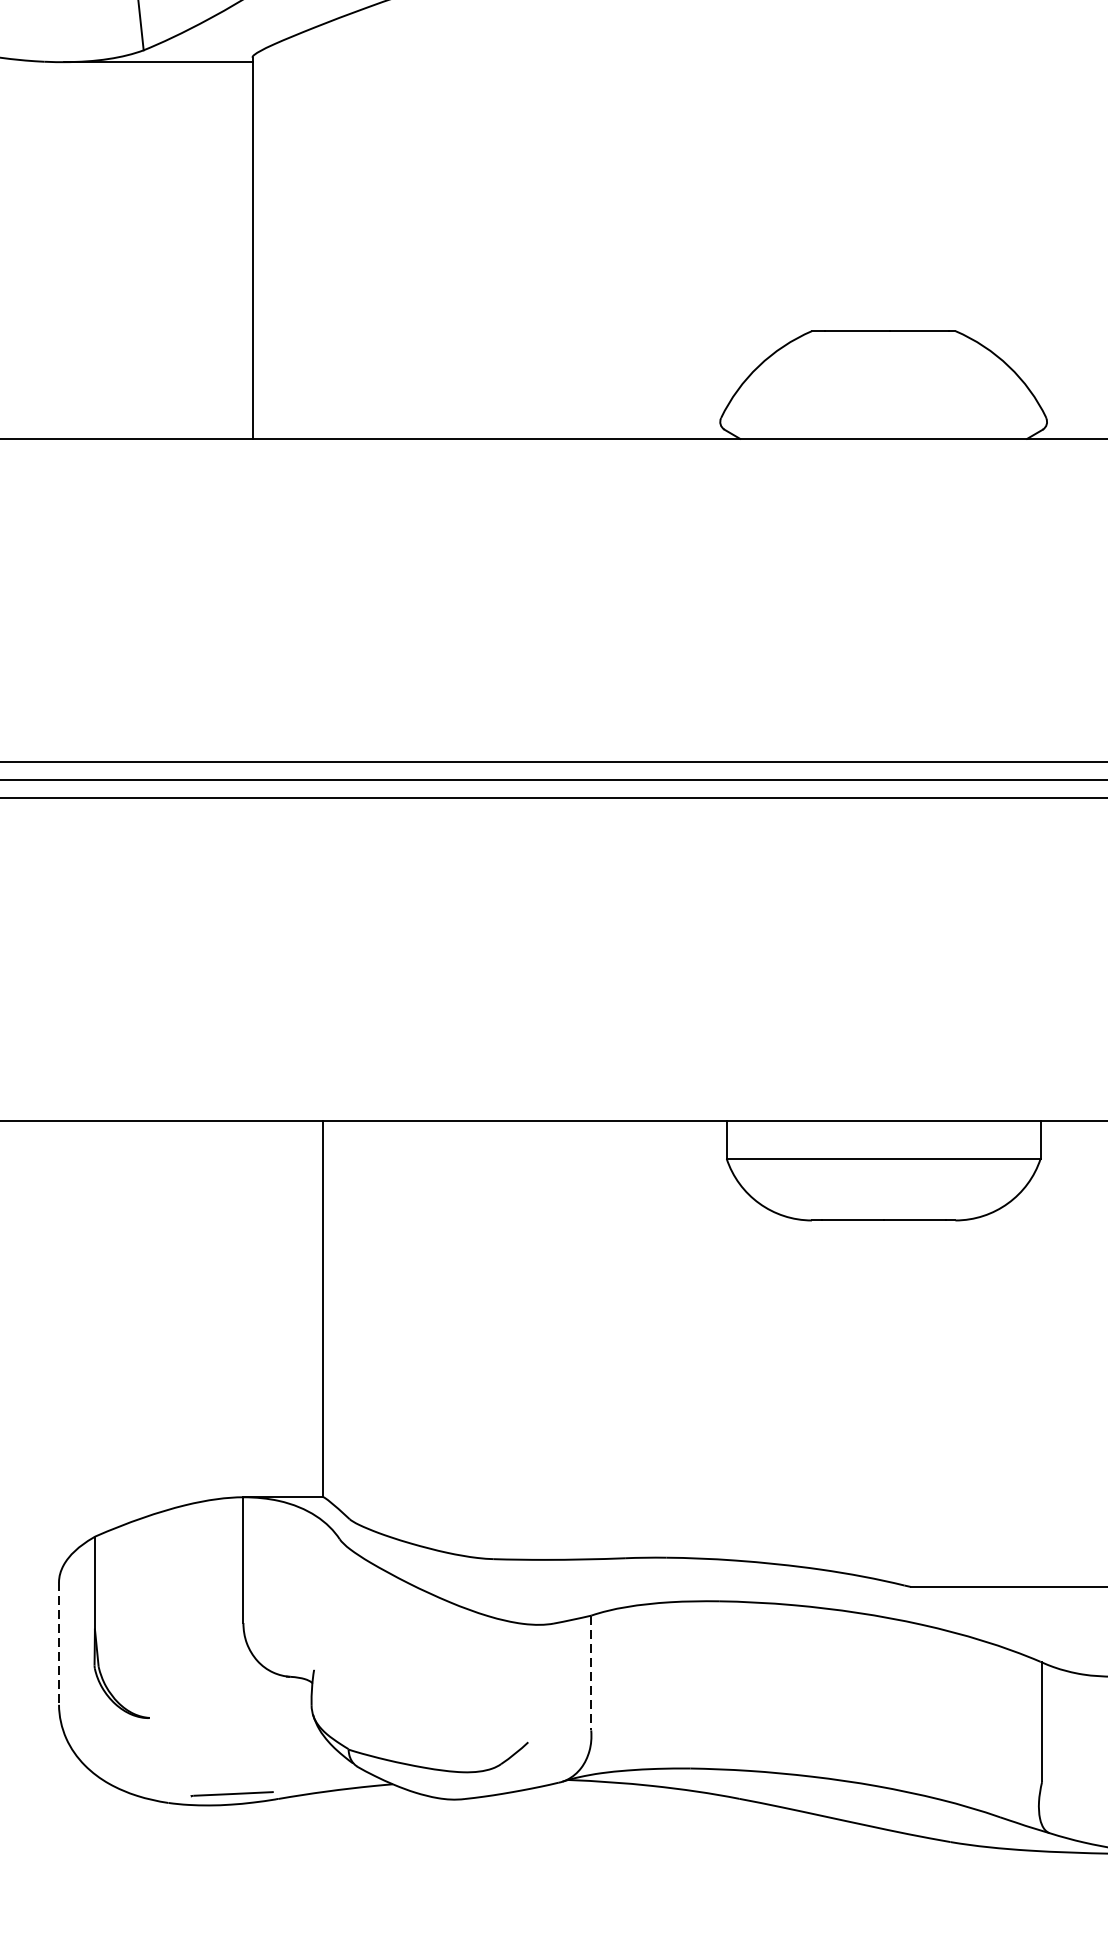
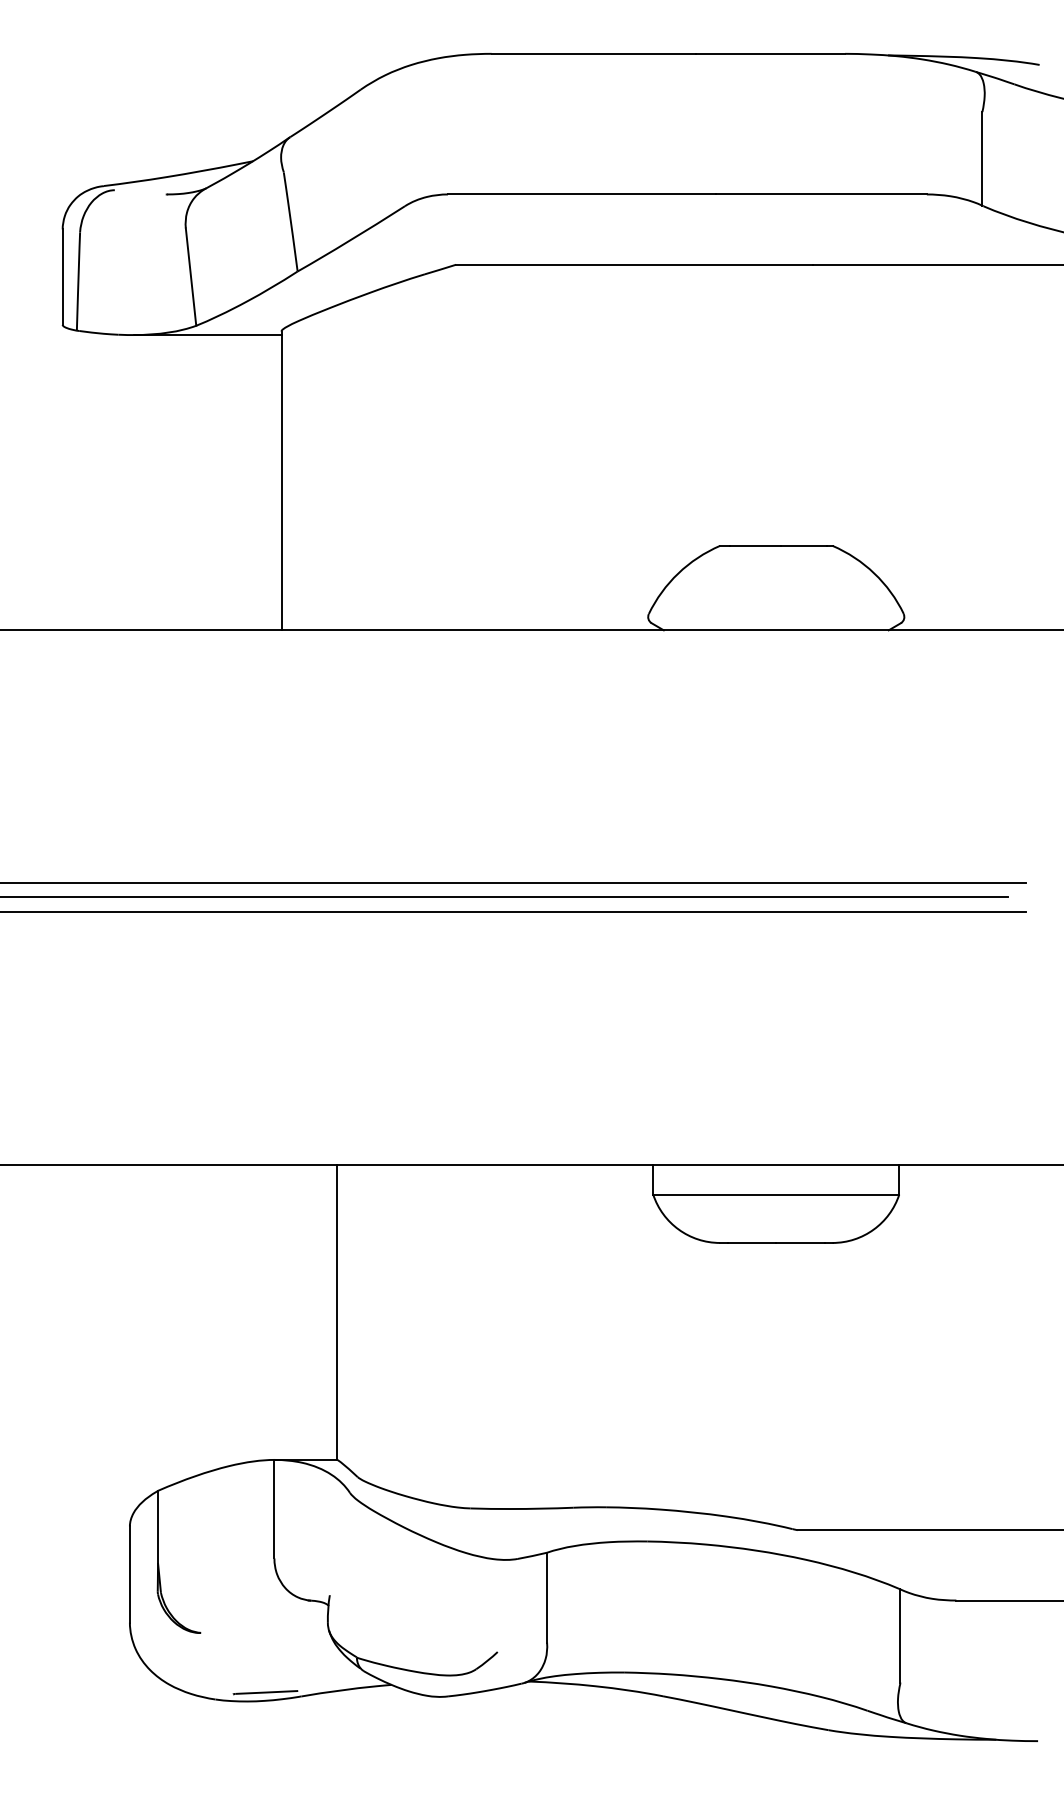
line: (58, 1644) -> (129, 1575), dashed -> solid
line: (591, 1672) -> (547, 1597), dashed -> solid

